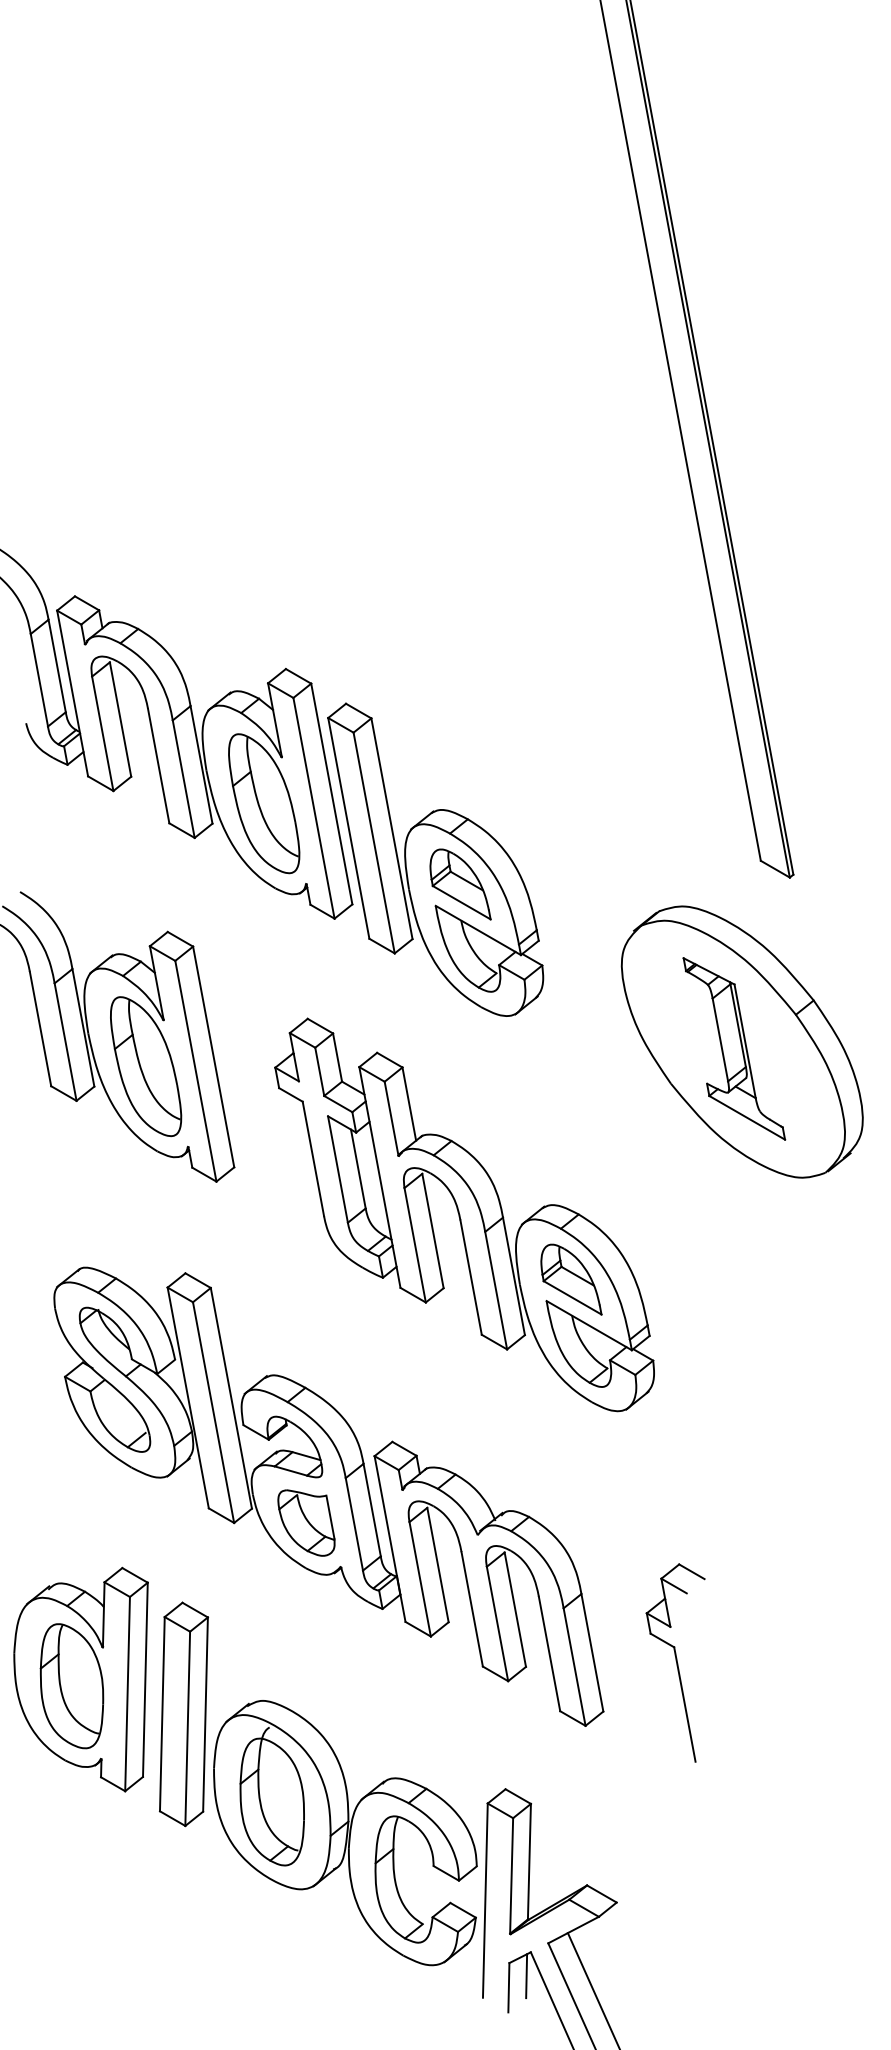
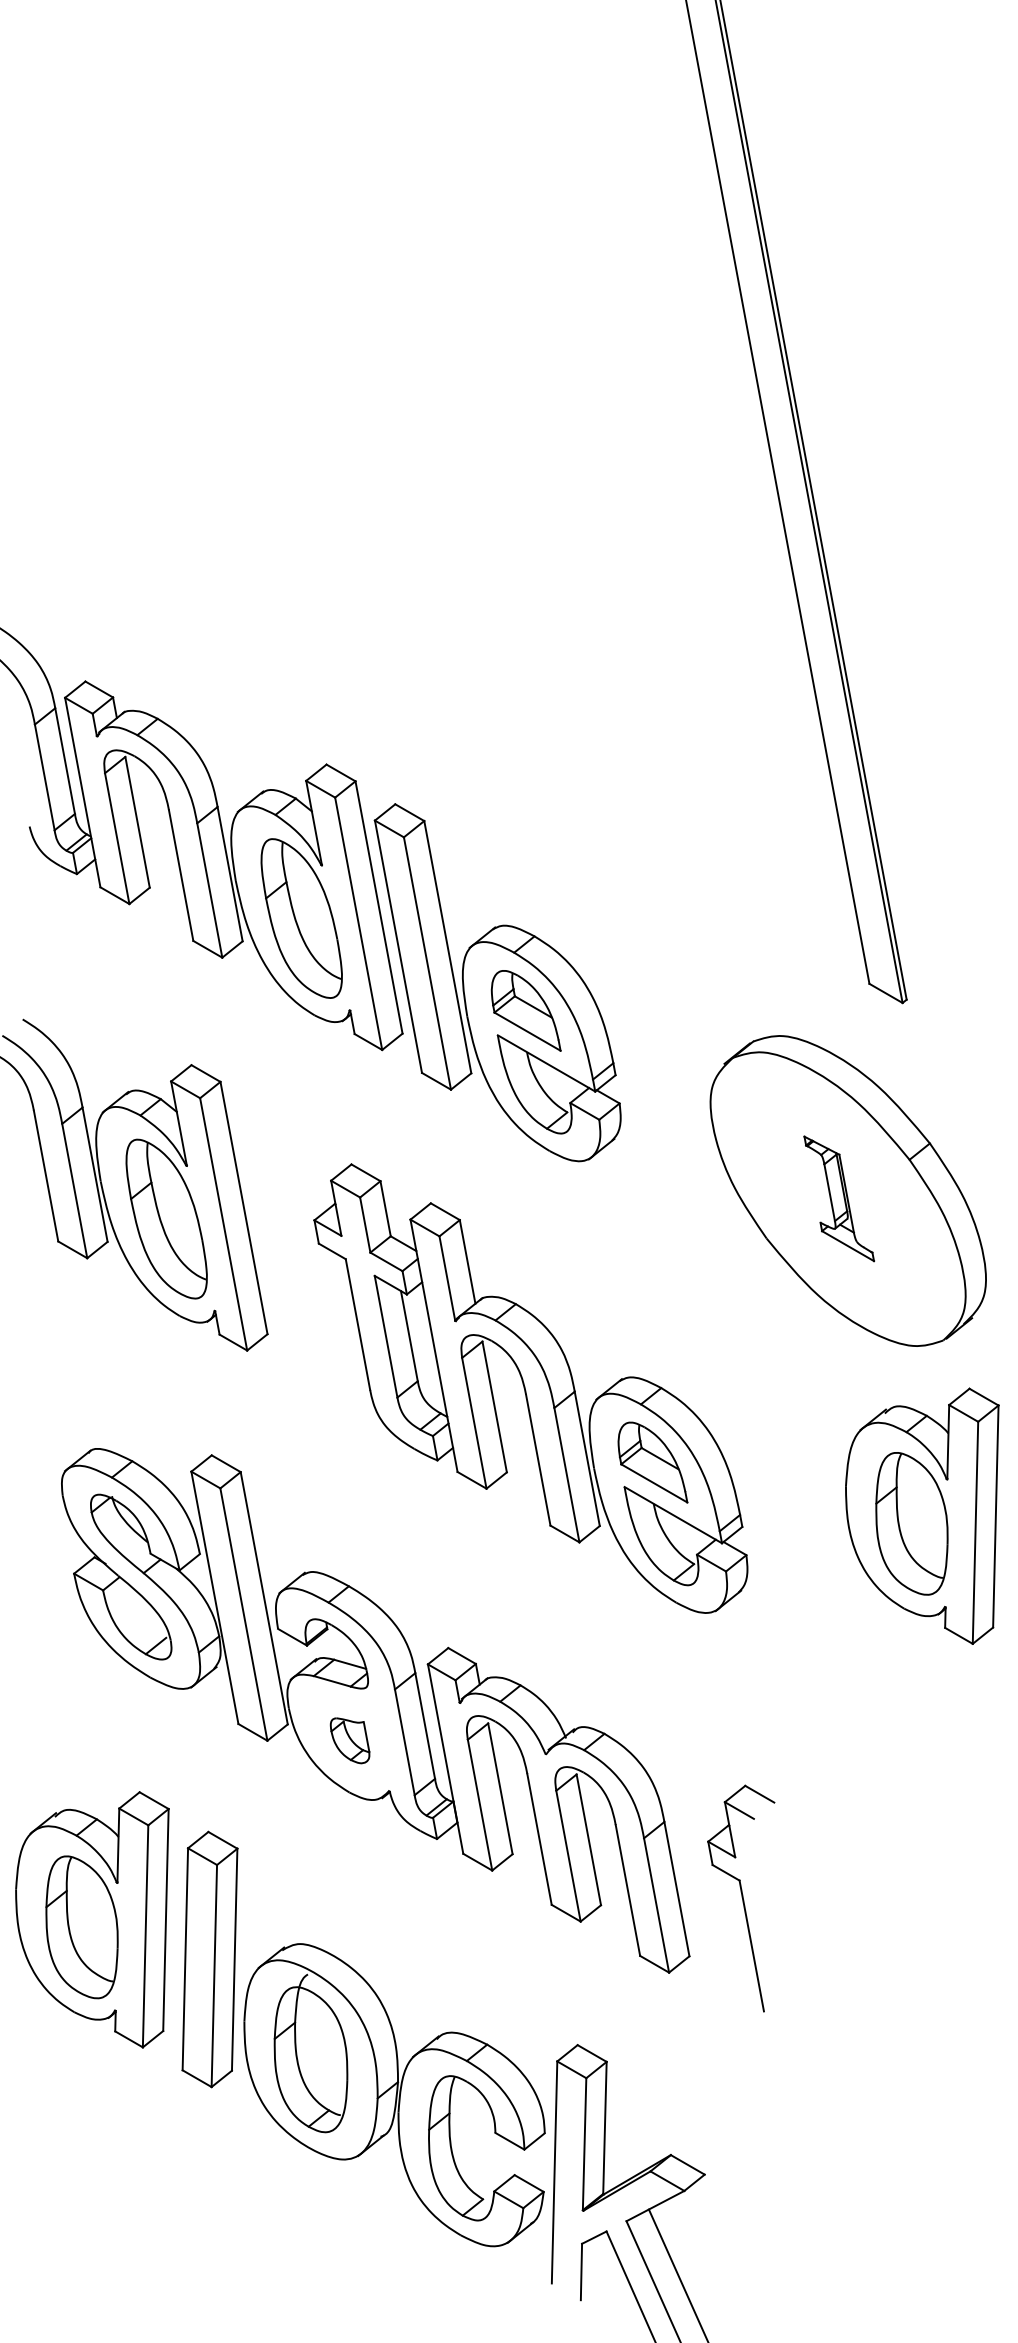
part: (734, 1048) -> (839, 1198), size x0.6
part: (806, 1326) -> (921, 1516), added
part: (306, 1522) -> (350, 1740), size x0.6
part: (675, 1662) -> (741, 1897), moved
line: (526, 1976) -> (601, 2259), removed

